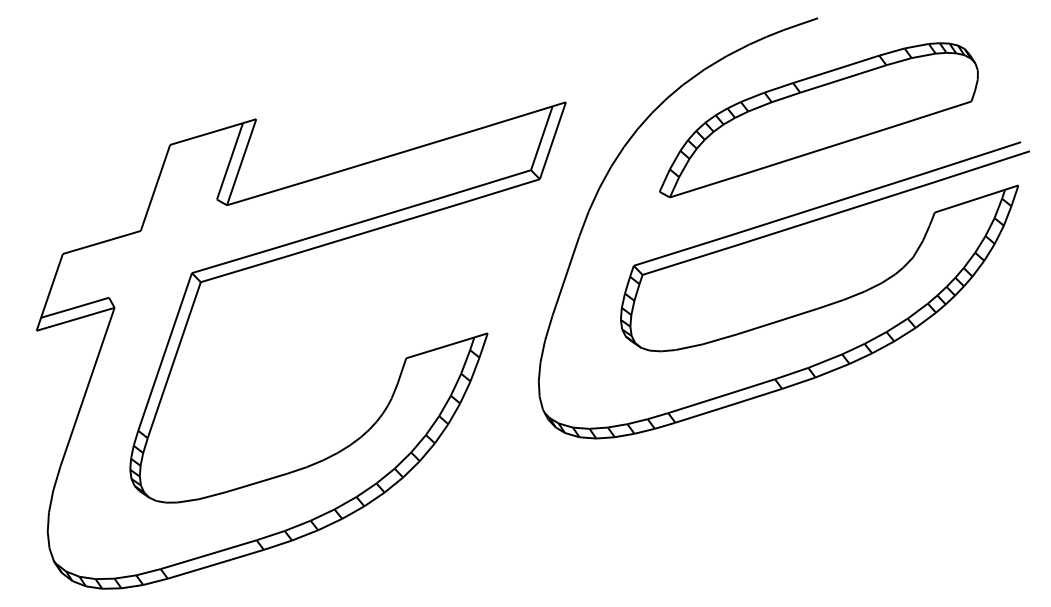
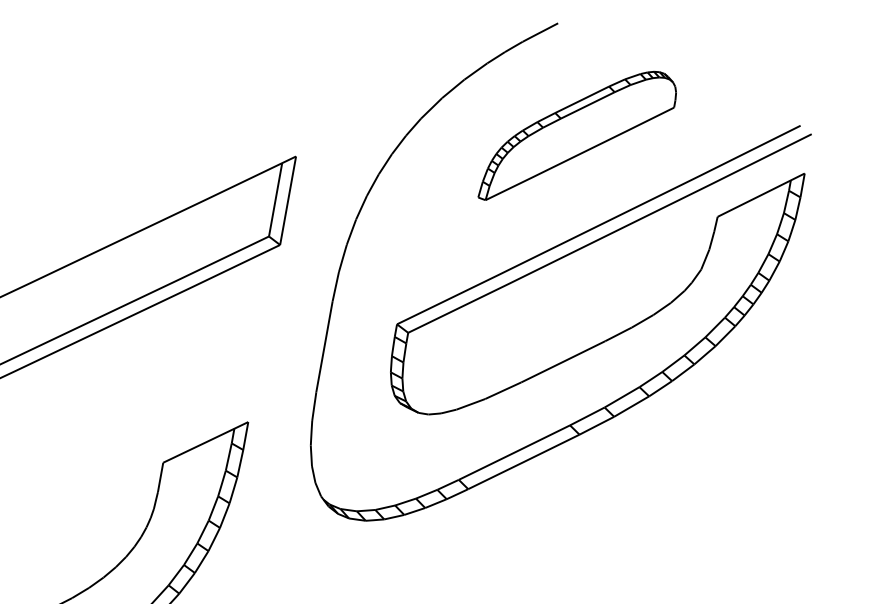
part: (818, 120) -> (575, 135), size x0.6

